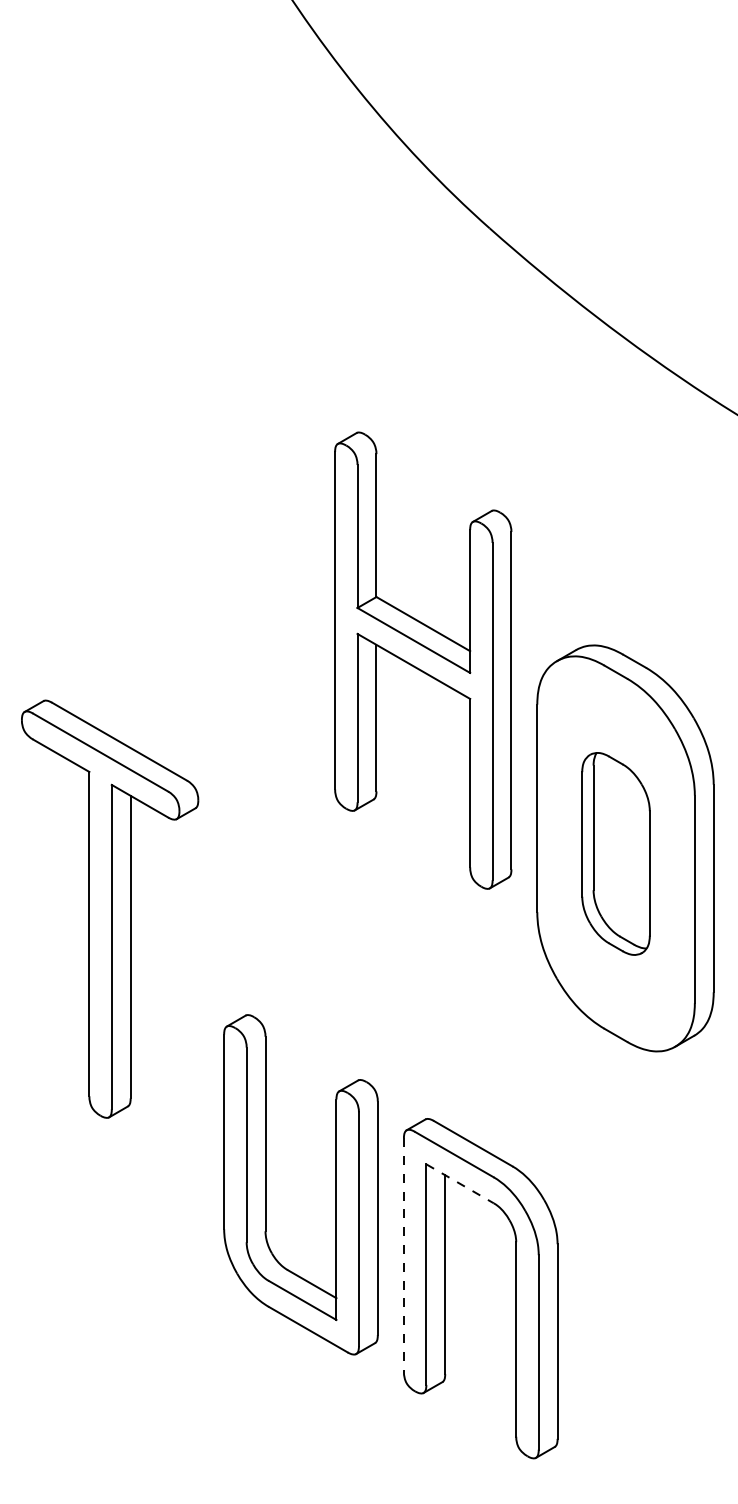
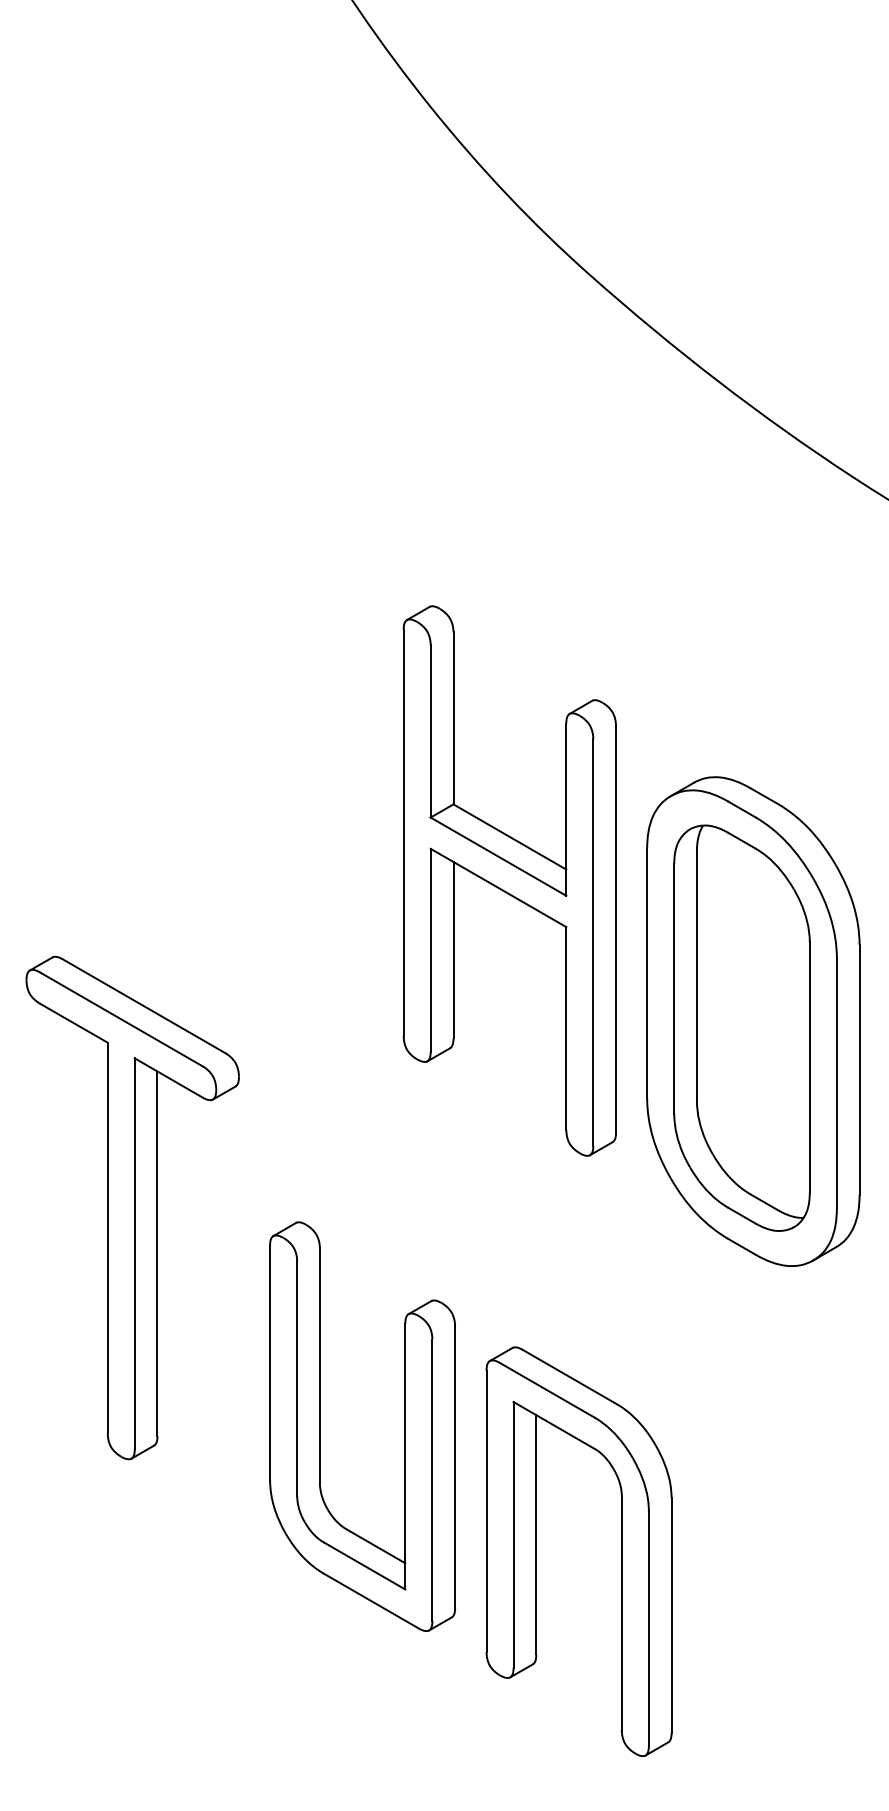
part: (423, 660) -> (510, 880), moved
part: (615, 853) -> (741, 1027), size x1.67
part: (110, 908) -> (133, 1207), moved
line: (460, 1183) -> (554, 1425), dashed -> solid
line: (403, 1255) -> (486, 1511), dashed -> solid

